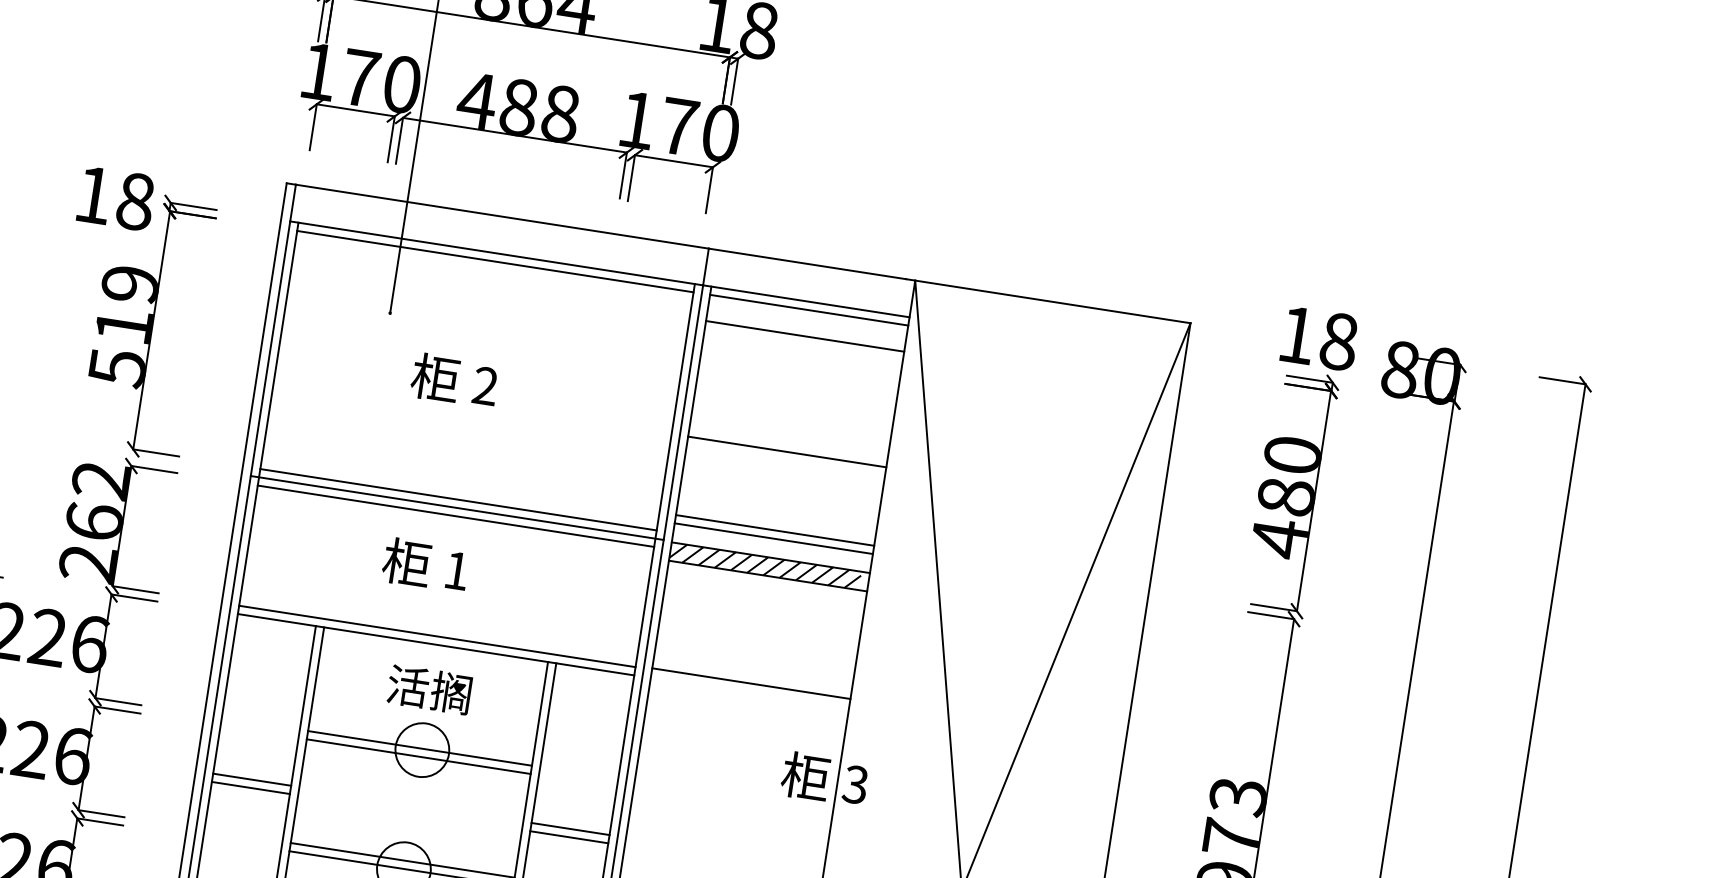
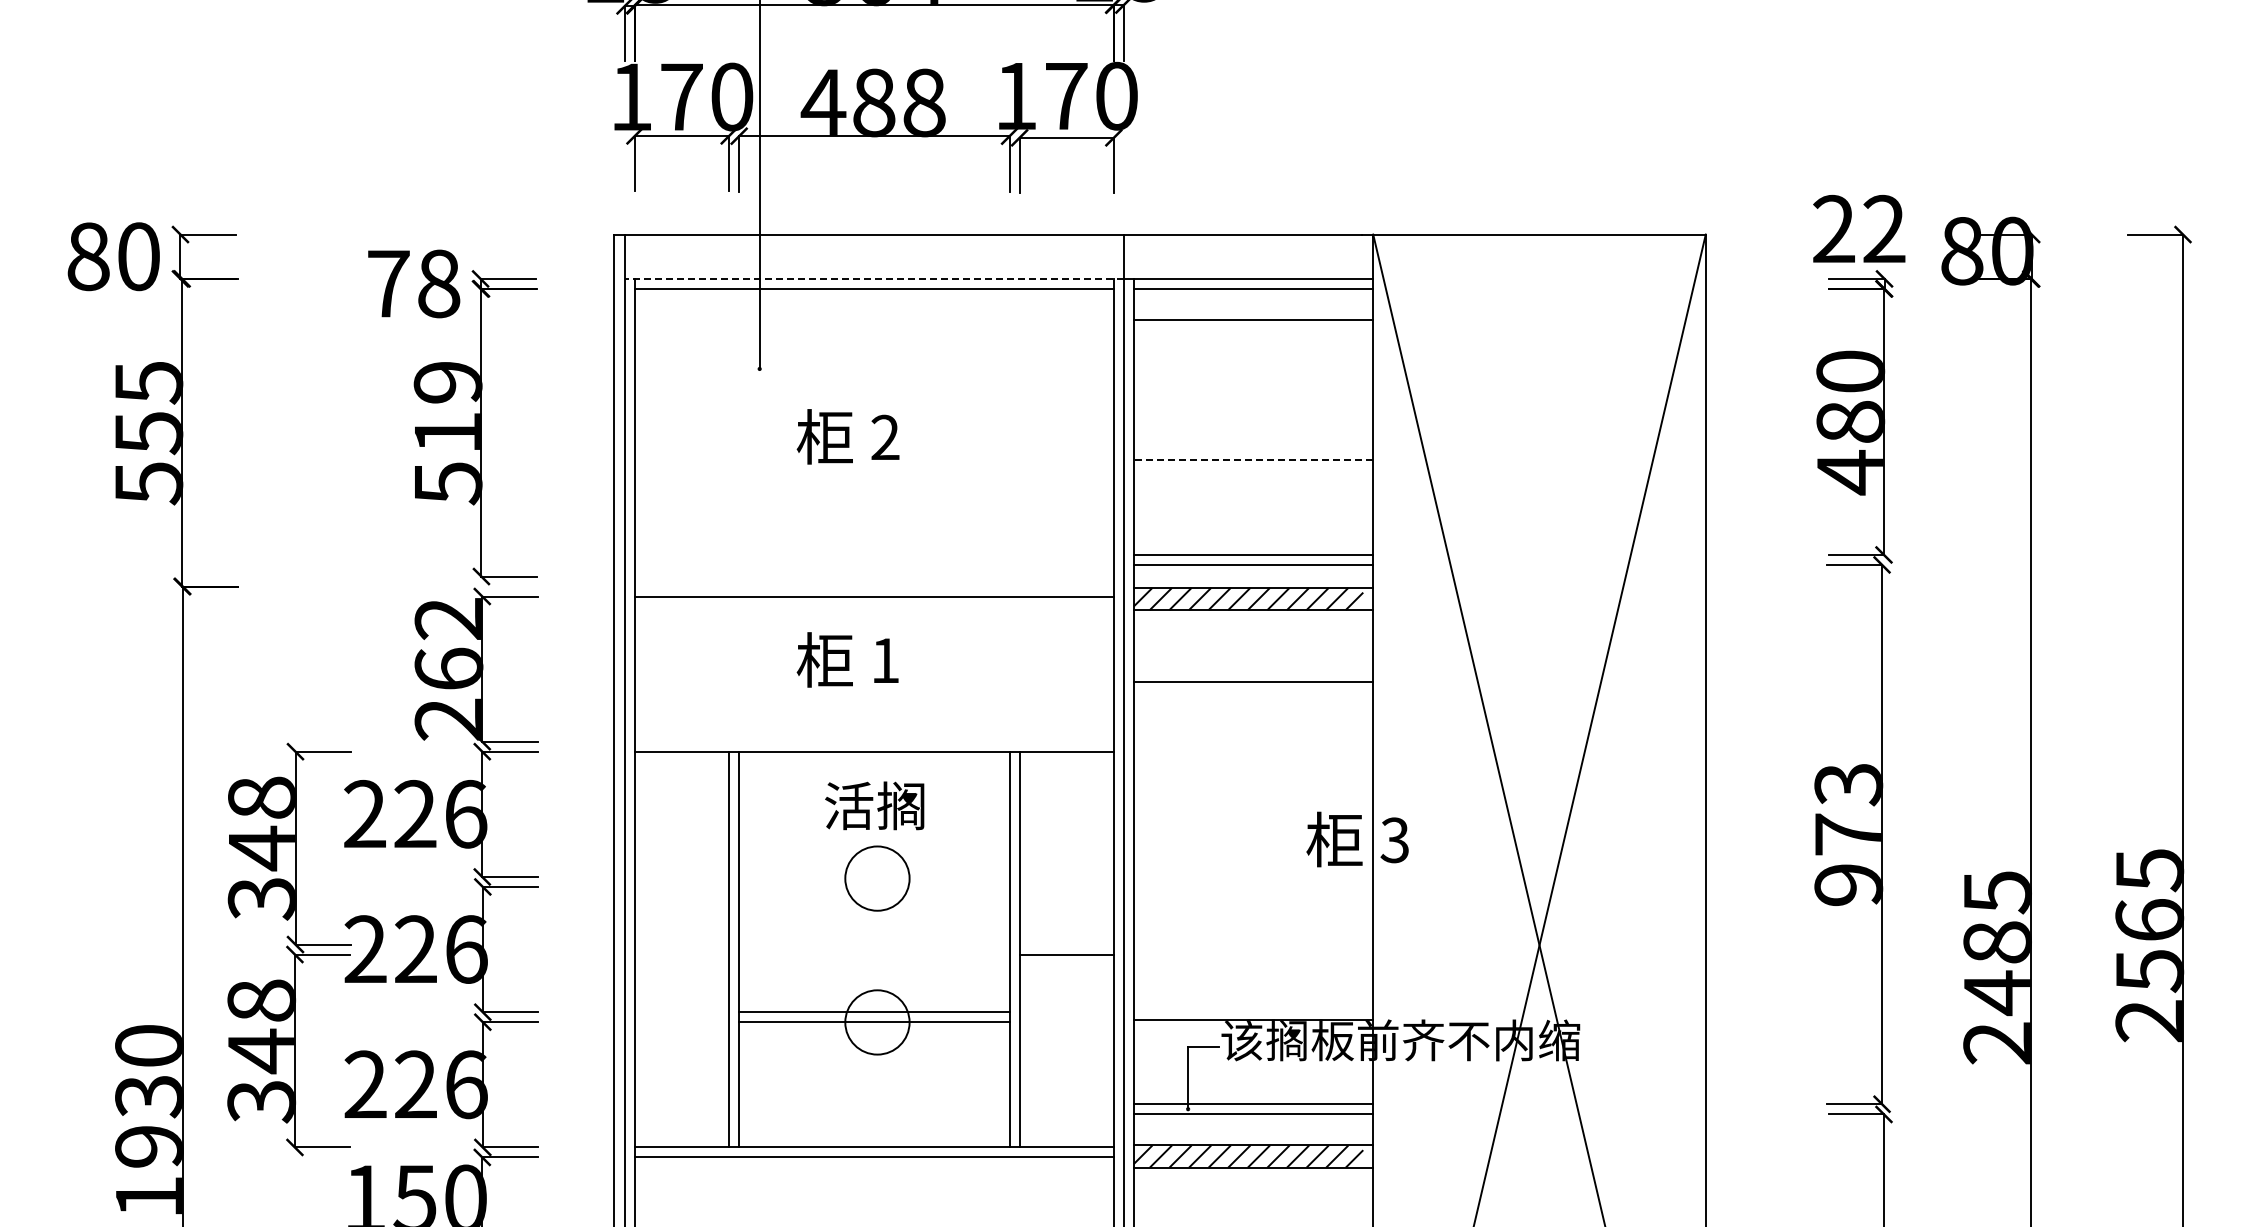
text: (93, 194) -> (388, 283), 18 -> 78
line: (495, 252) -> (873, 278), solid -> dashed
text: (1318, 337) -> (1859, 228), 18 -> 22
line: (787, 452) -> (1253, 460), solid -> dashed
line: (457, 499) -> (873, 576), removed
line: (457, 507) -> (874, 586), removed
line: (436, 636) -> (873, 741), removed
line: (751, 684) -> (1253, 682), moved
line: (420, 748) -> (874, 876), removed
line: (418, 756) -> (874, 886), removed
line: (251, 779) -> (681, 944), removed
line: (250, 787) -> (681, 954), removed
line: (570, 828) -> (1066, 944), removed

